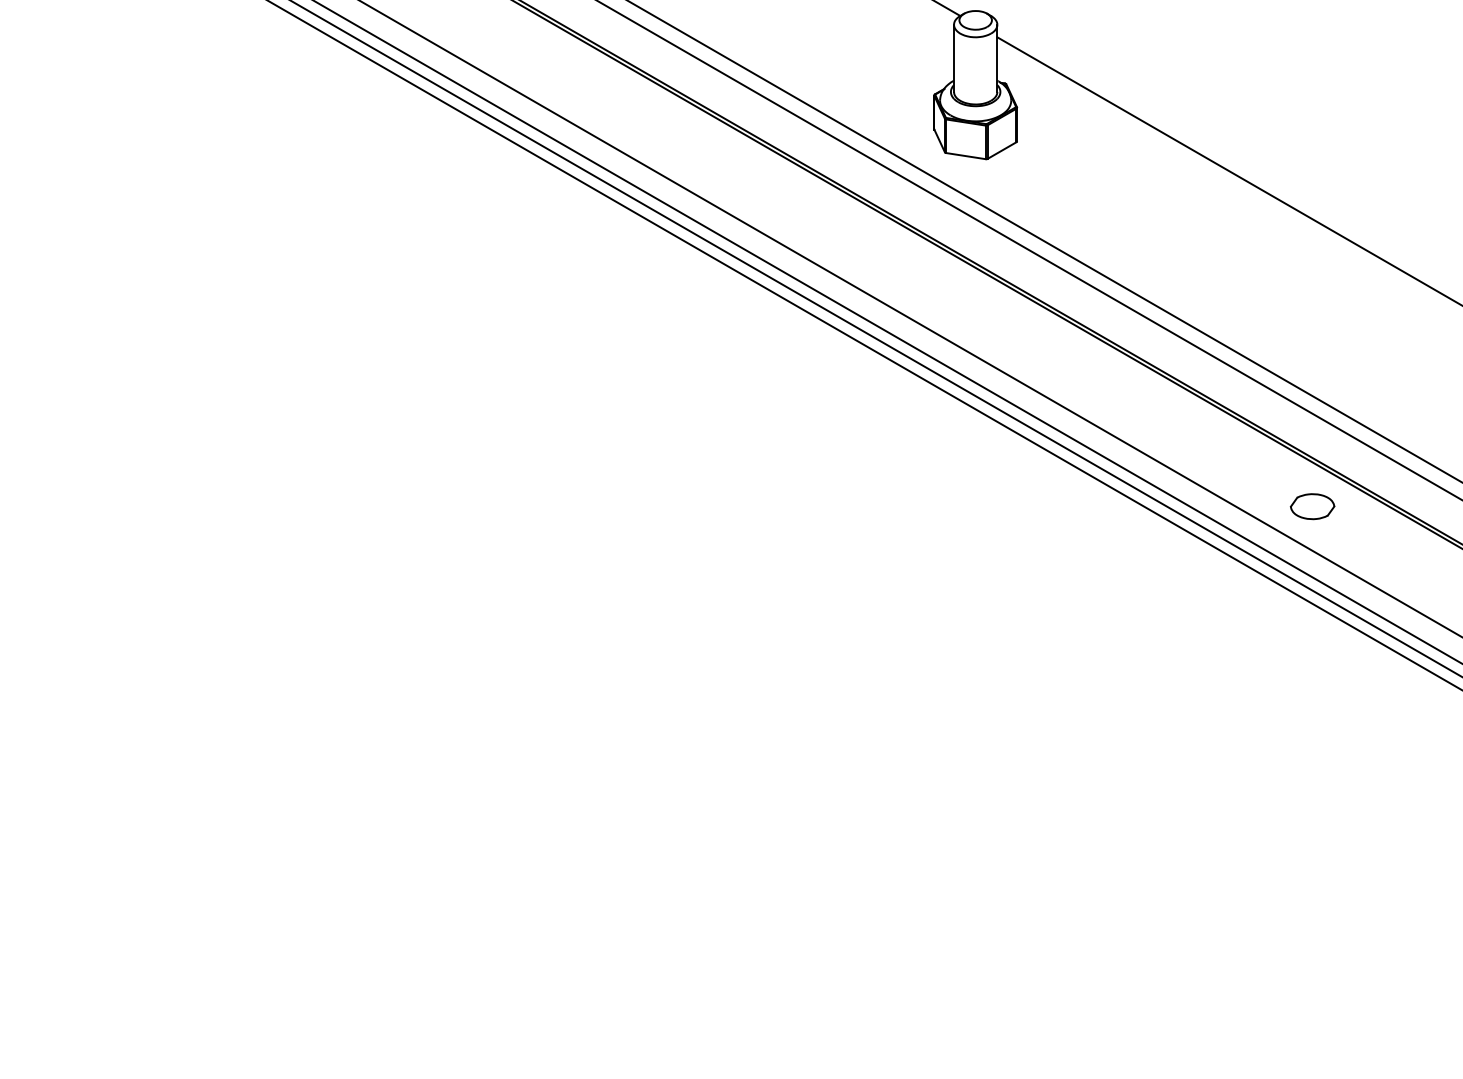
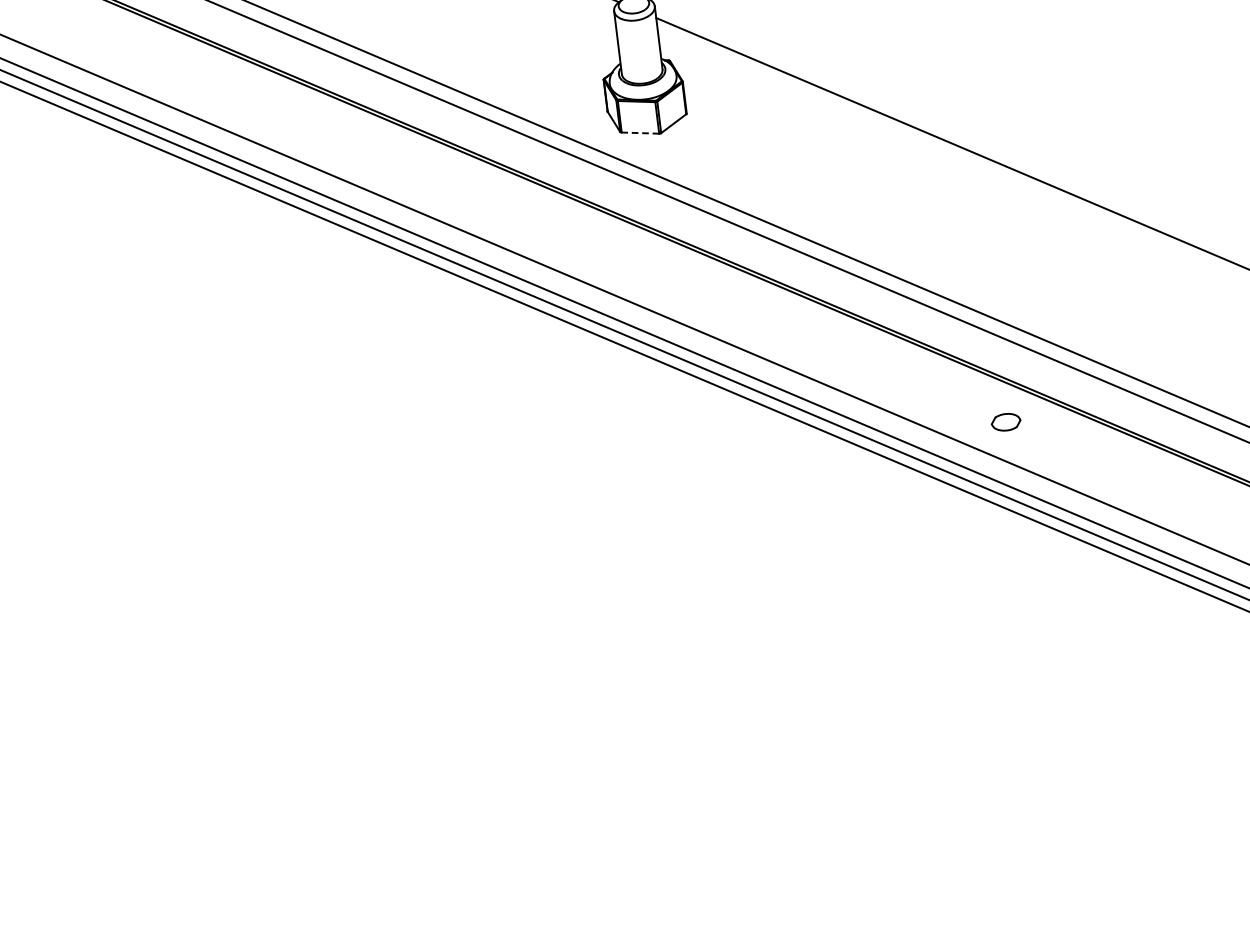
line: (965, 156) -> (640, 133), solid -> dashed
part: (1312, 506) -> (1006, 422), size x0.7

